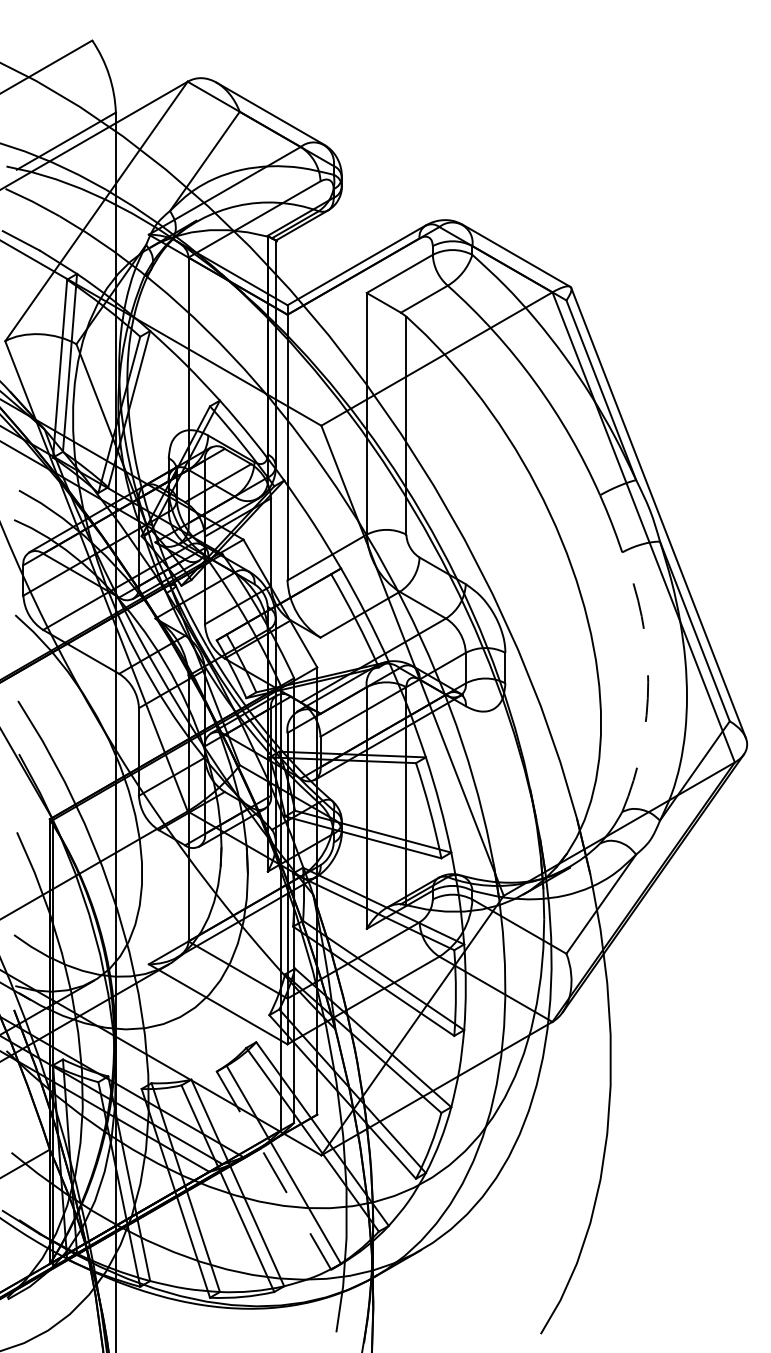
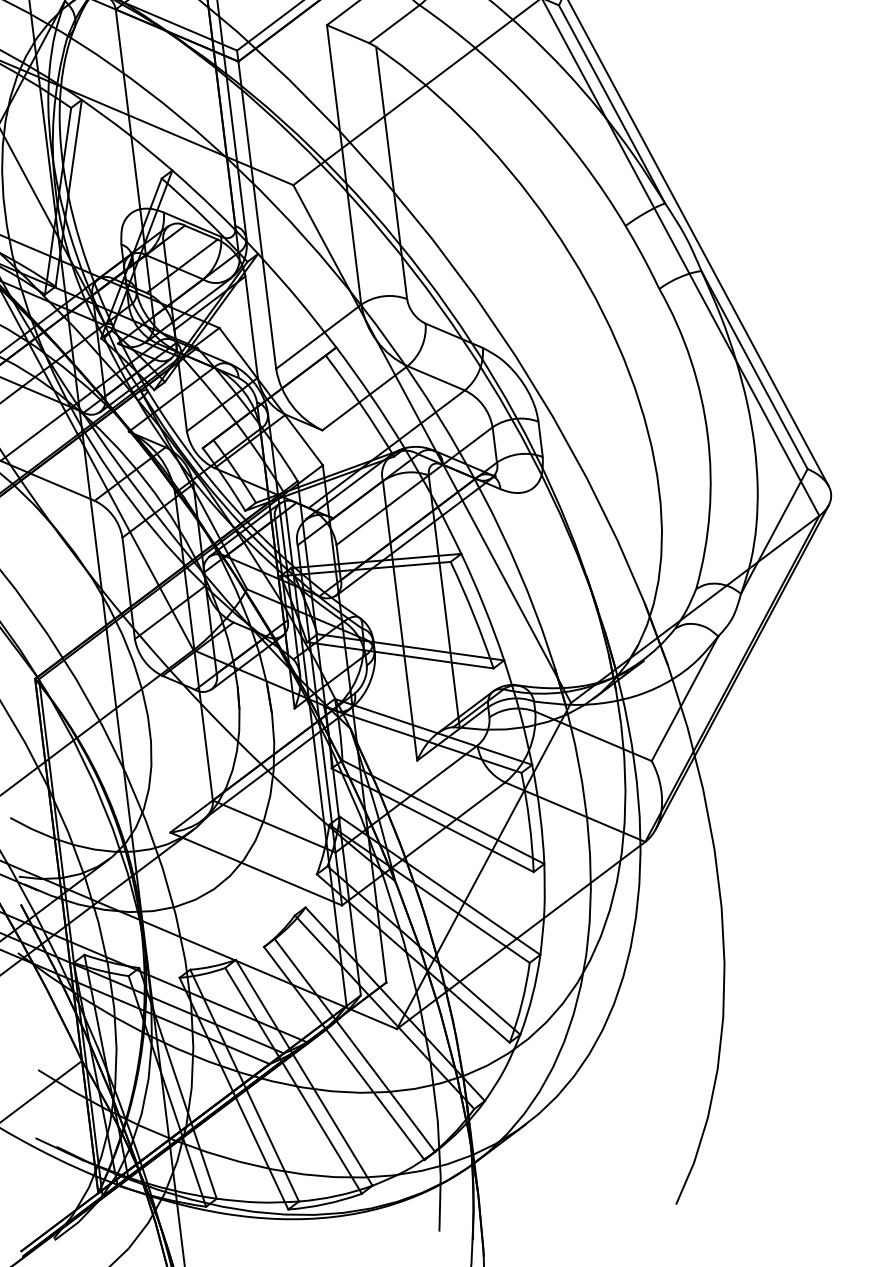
arc: (648, 682) -> (708, 435), dashed -> solid
line: (274, 1171) -> (345, 1054), dashed -> solid

